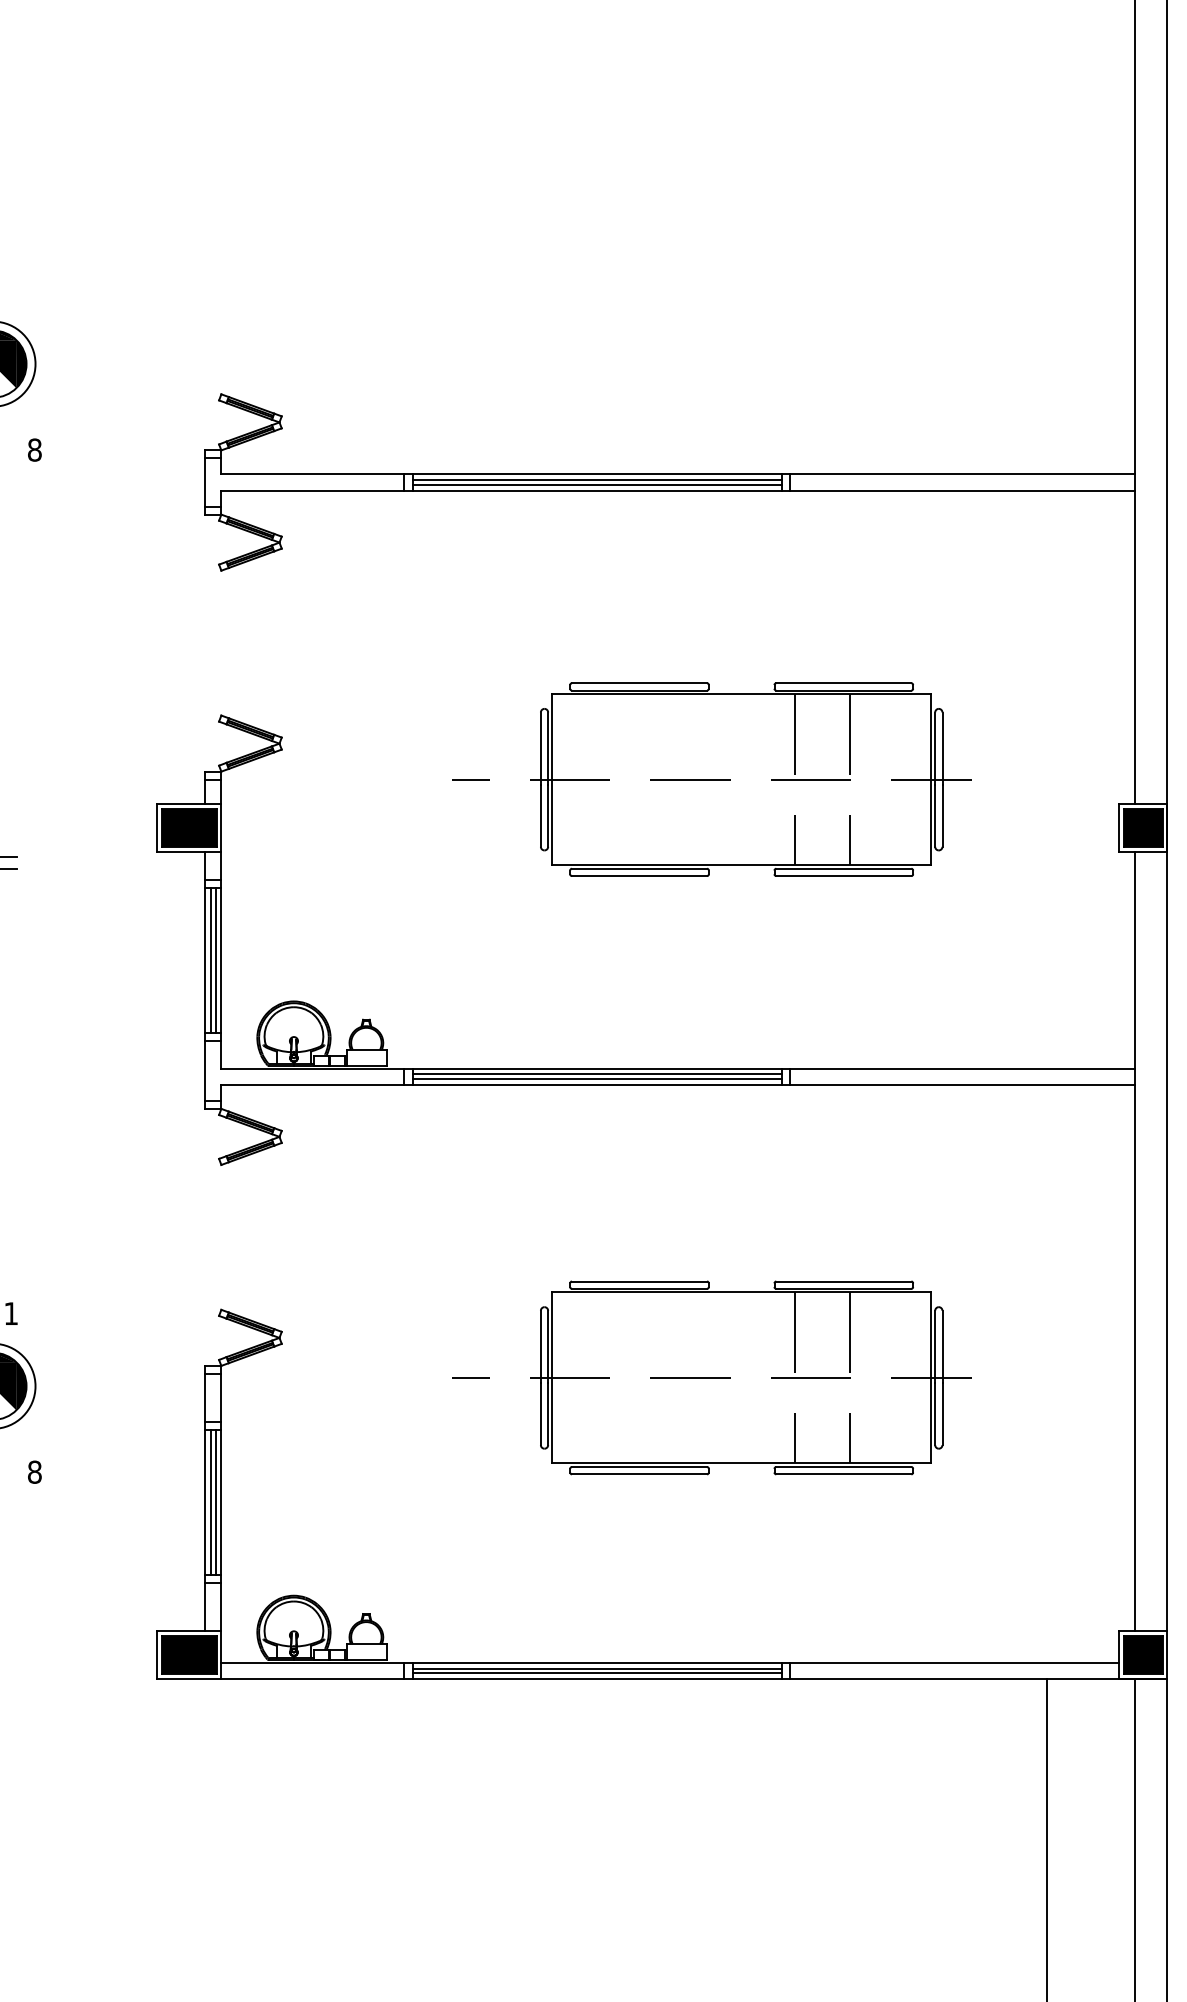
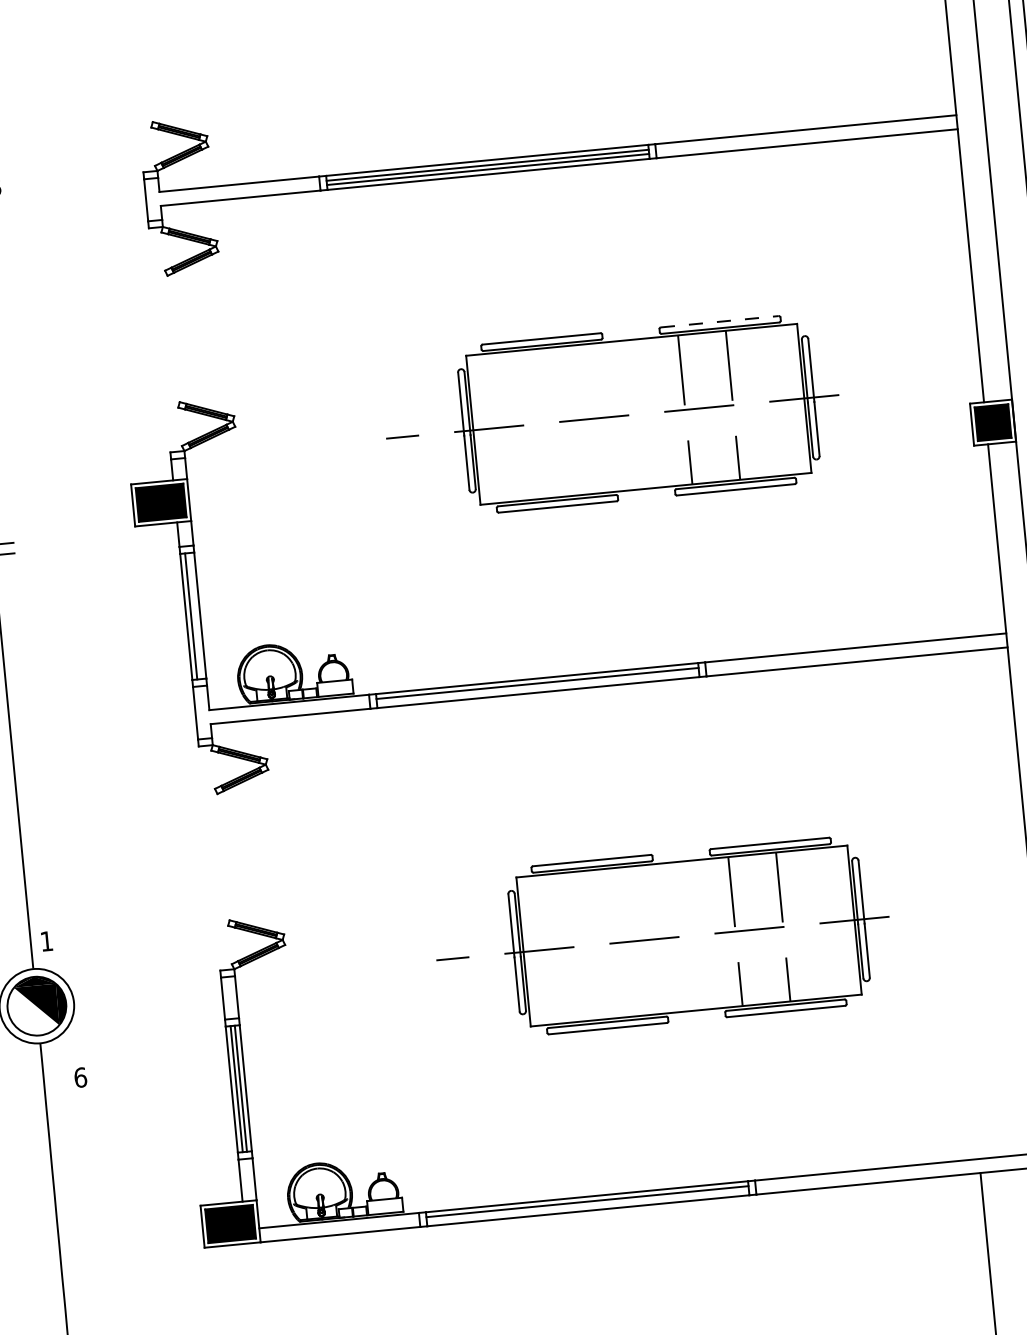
line: (843, 683) -> (719, 321), solid -> dashed
line: (215, 960) -> (195, 616), removed
line: (596, 1079) -> (537, 688), removed
text: (34, 1471) -> (80, 1077), 8 -> 6
line: (596, 1673) -> (587, 1205), removed

